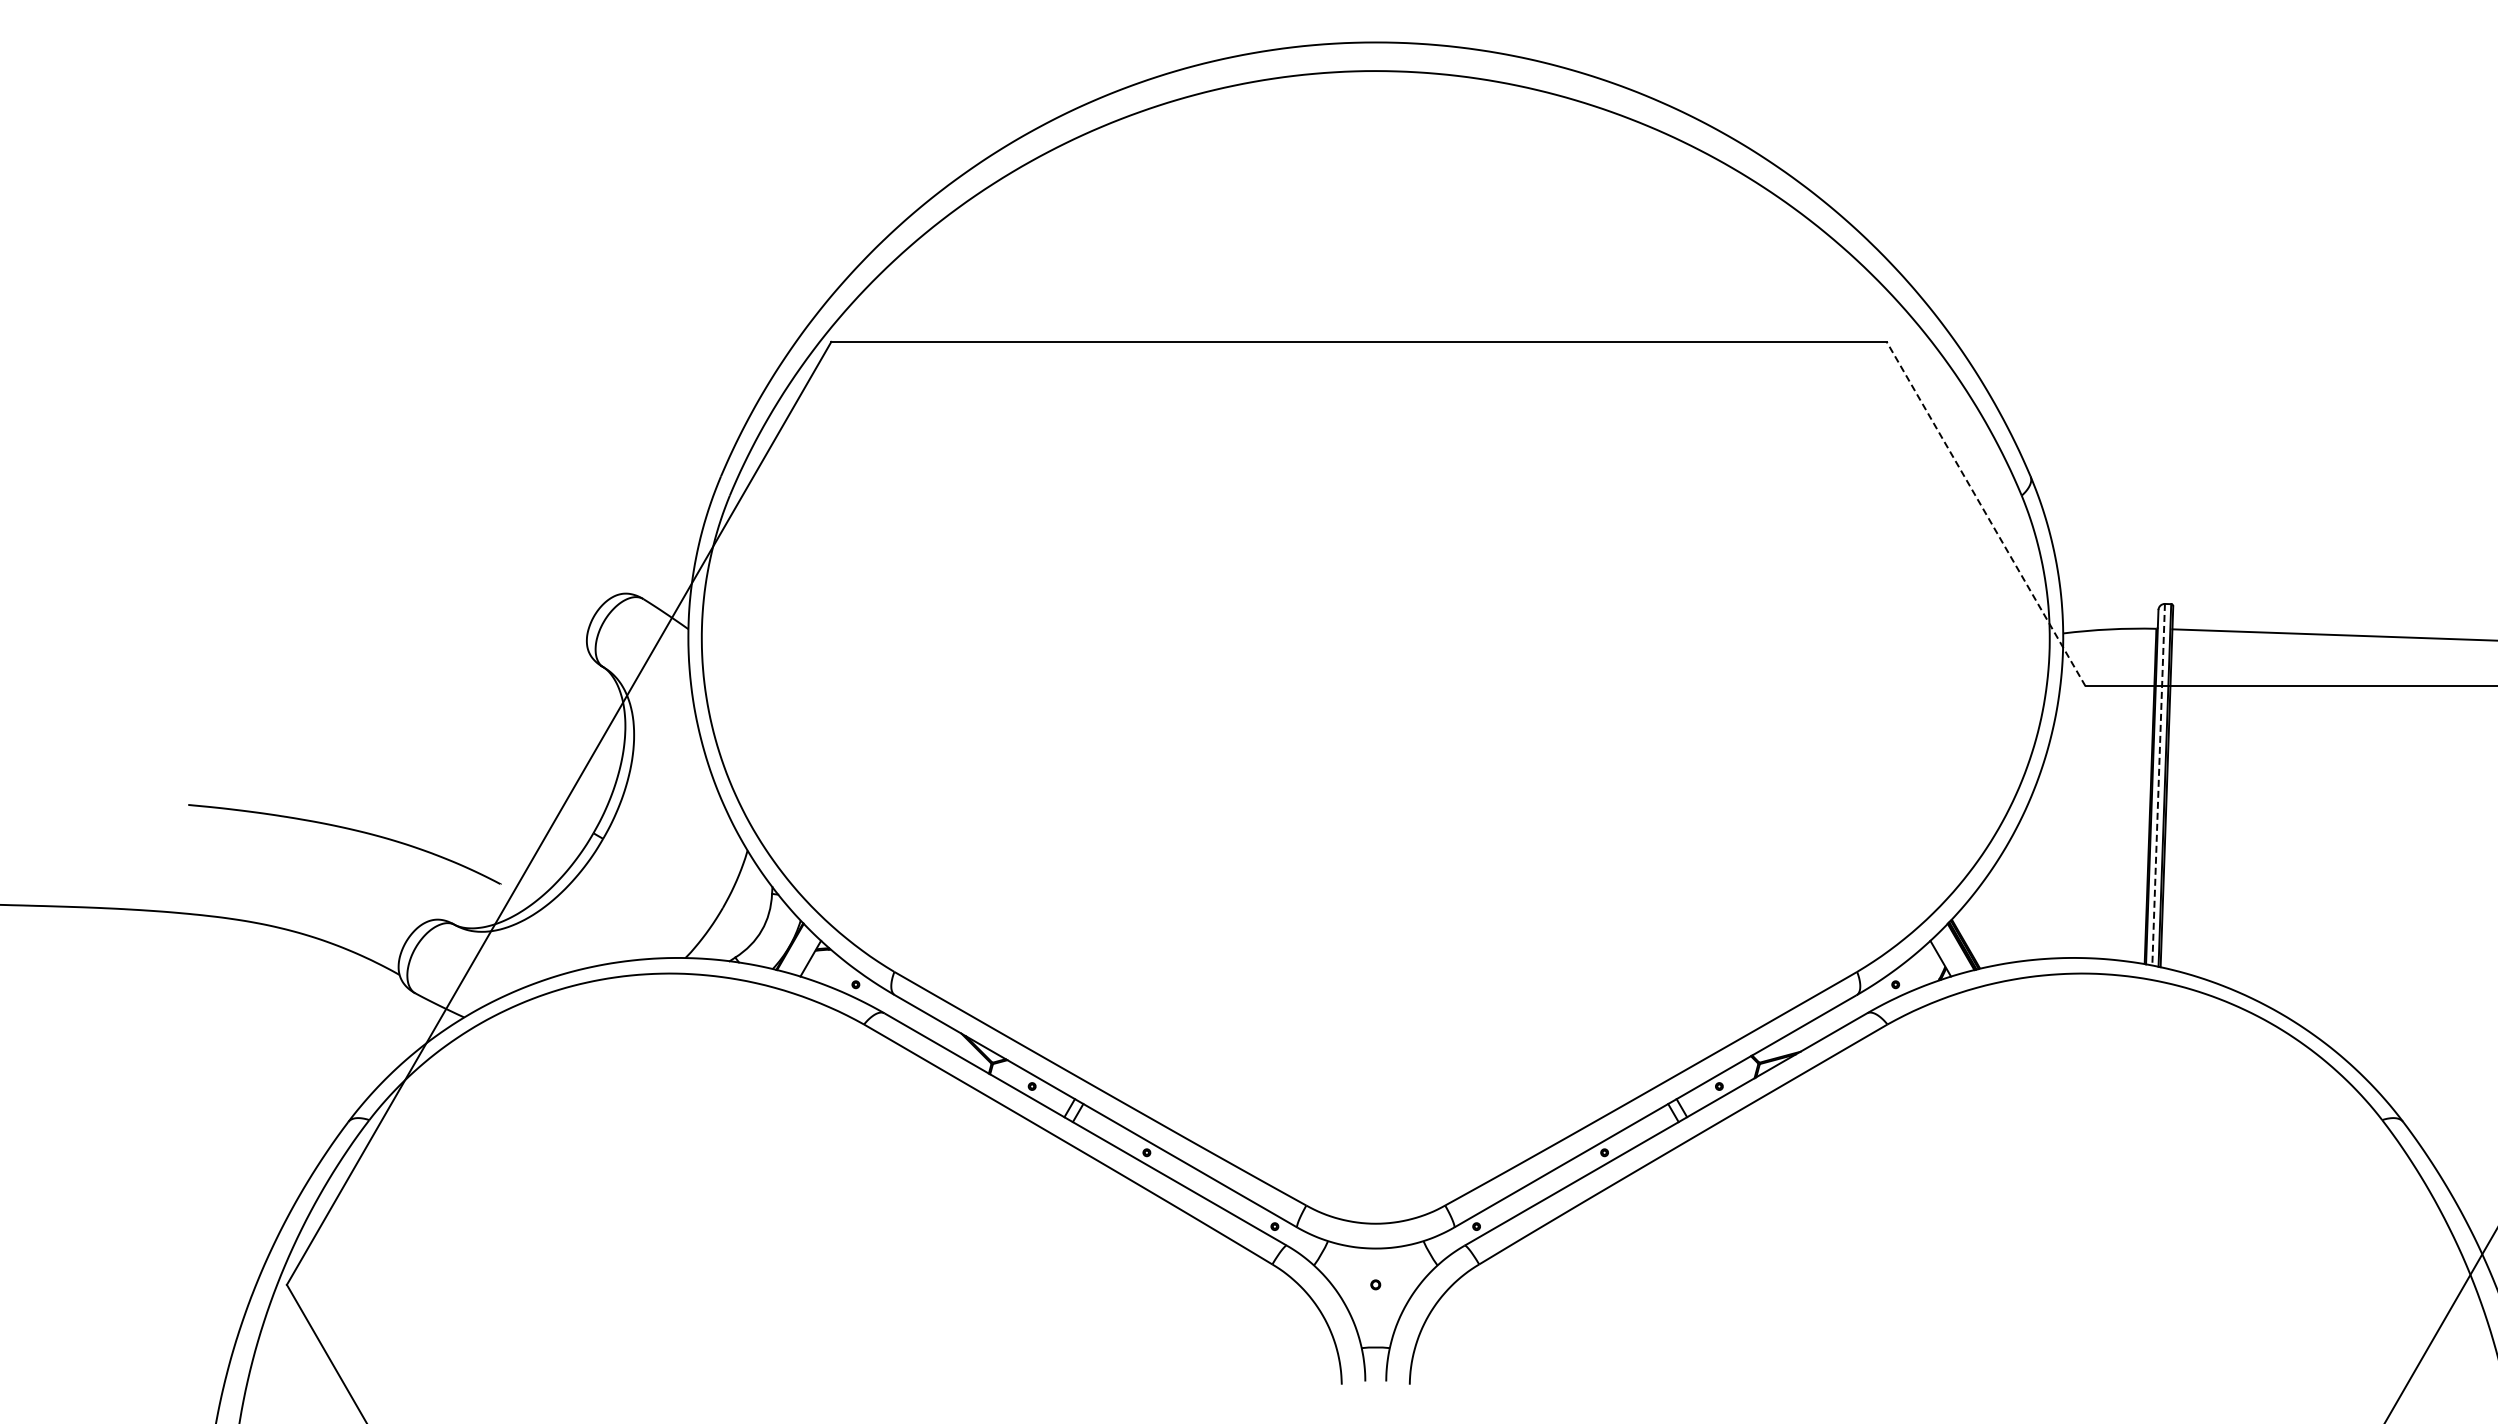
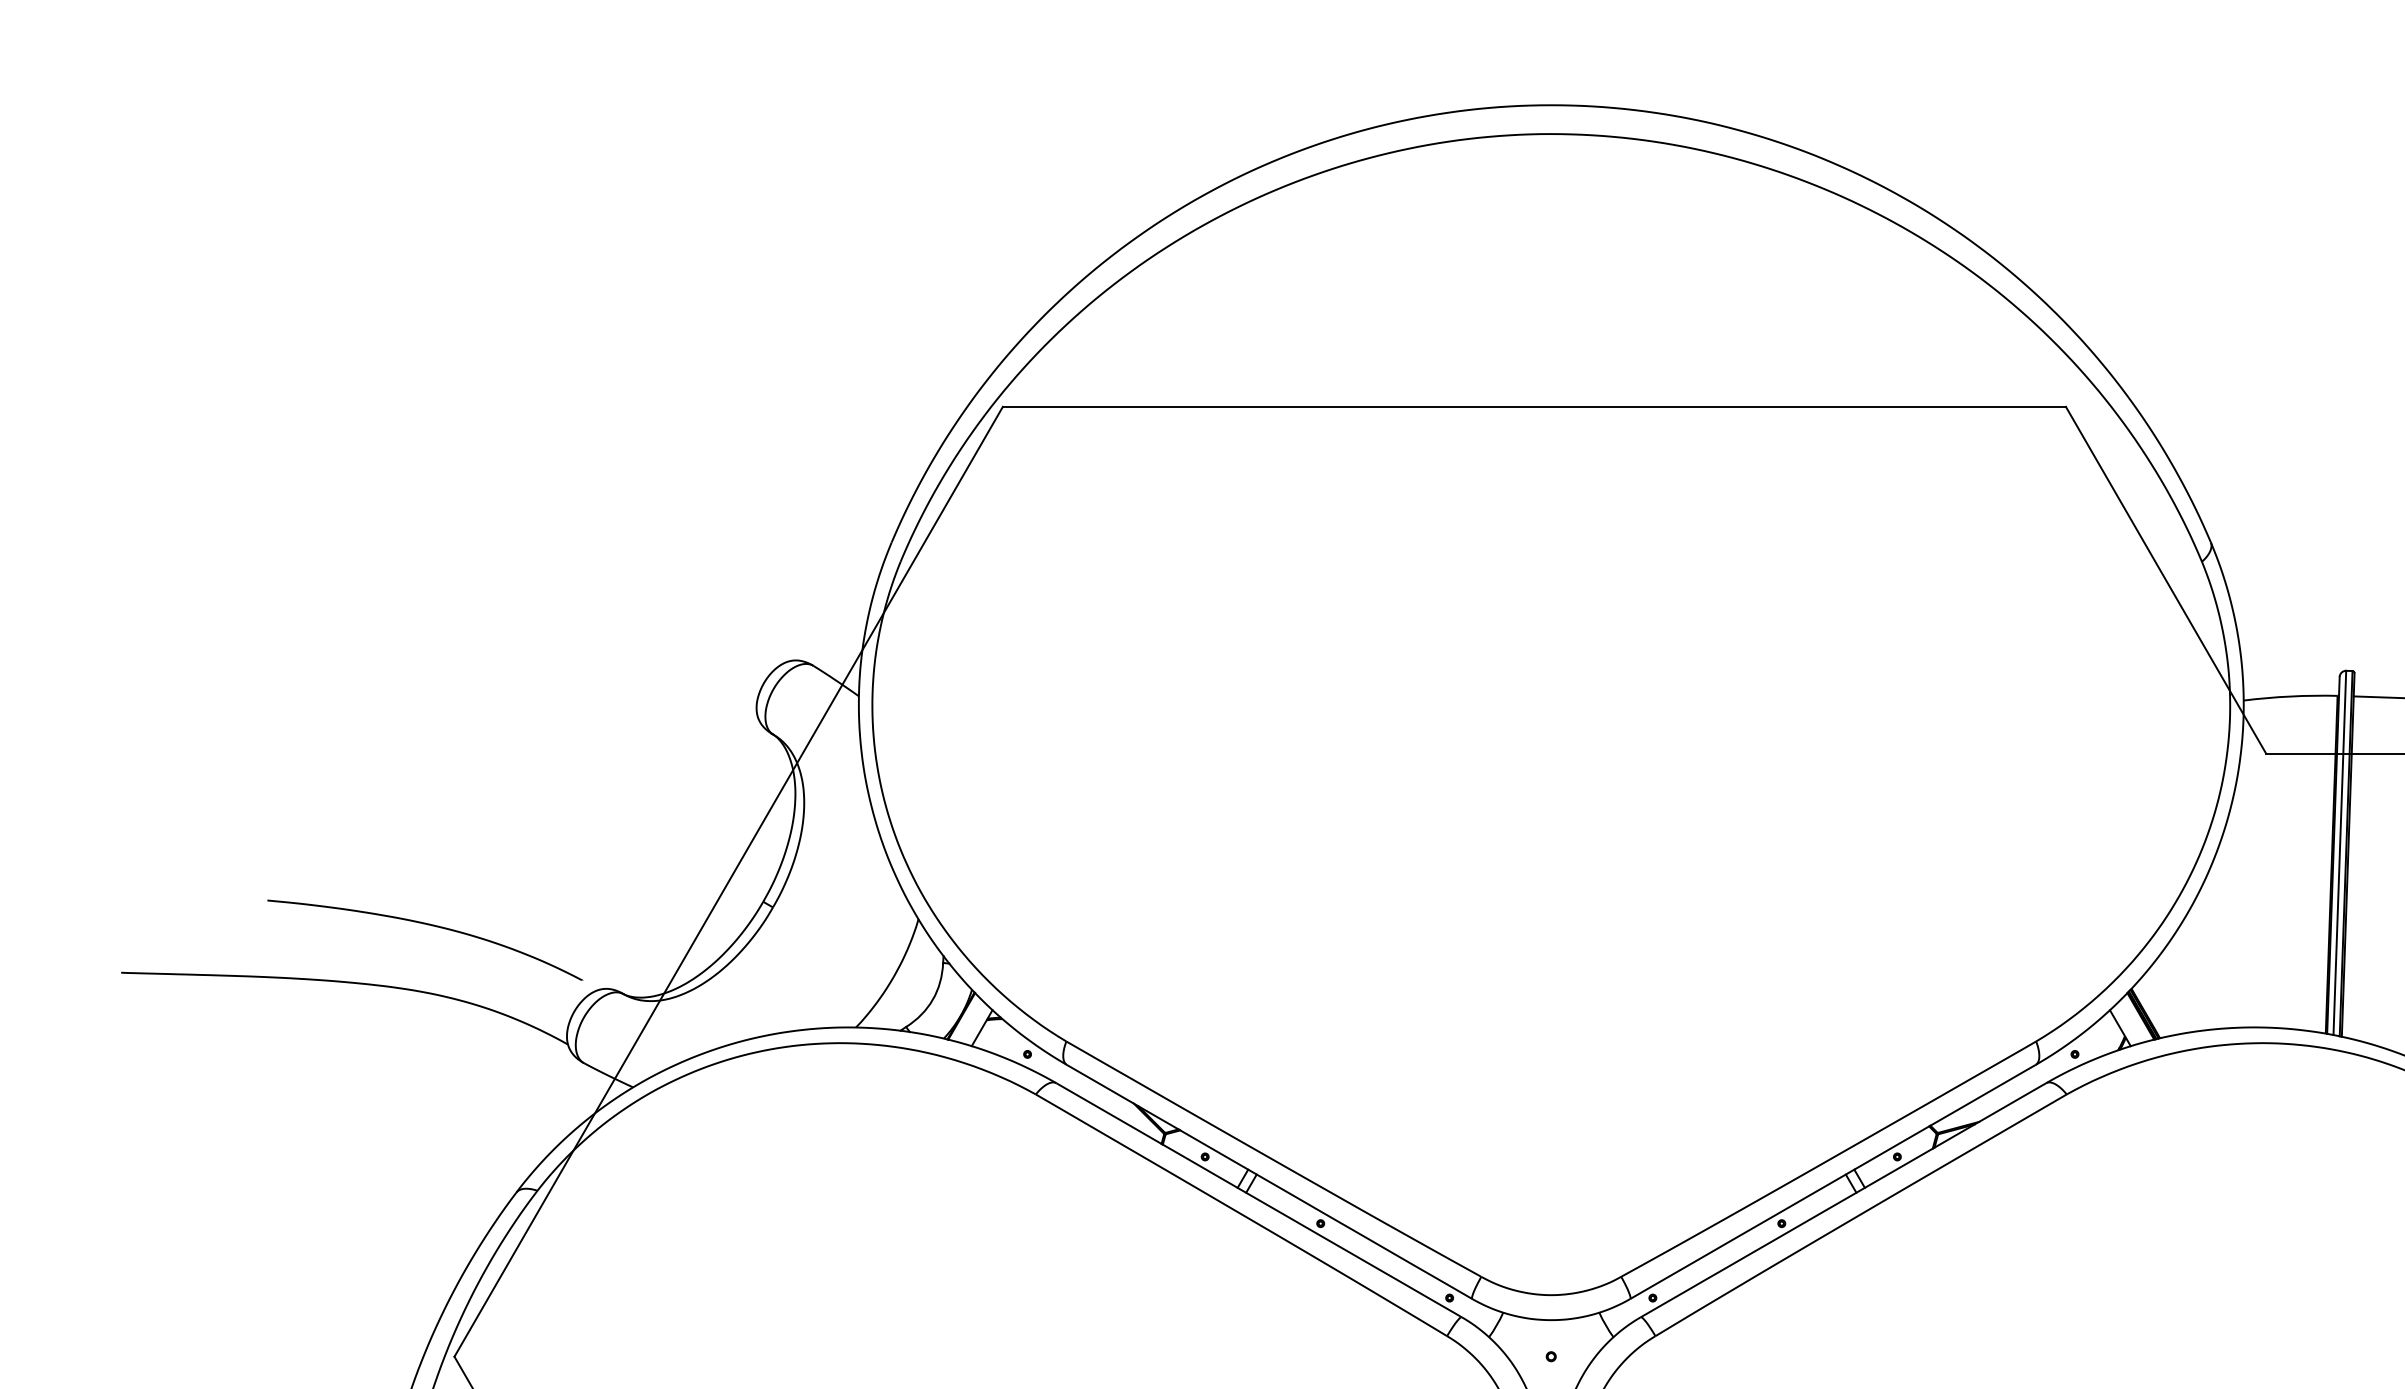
line: (1986, 514) -> (2166, 580), dashed -> solid
line: (2158, 784) -> (2339, 852), dashed -> solid
curve: (346, 829) -> (426, 925), moved

